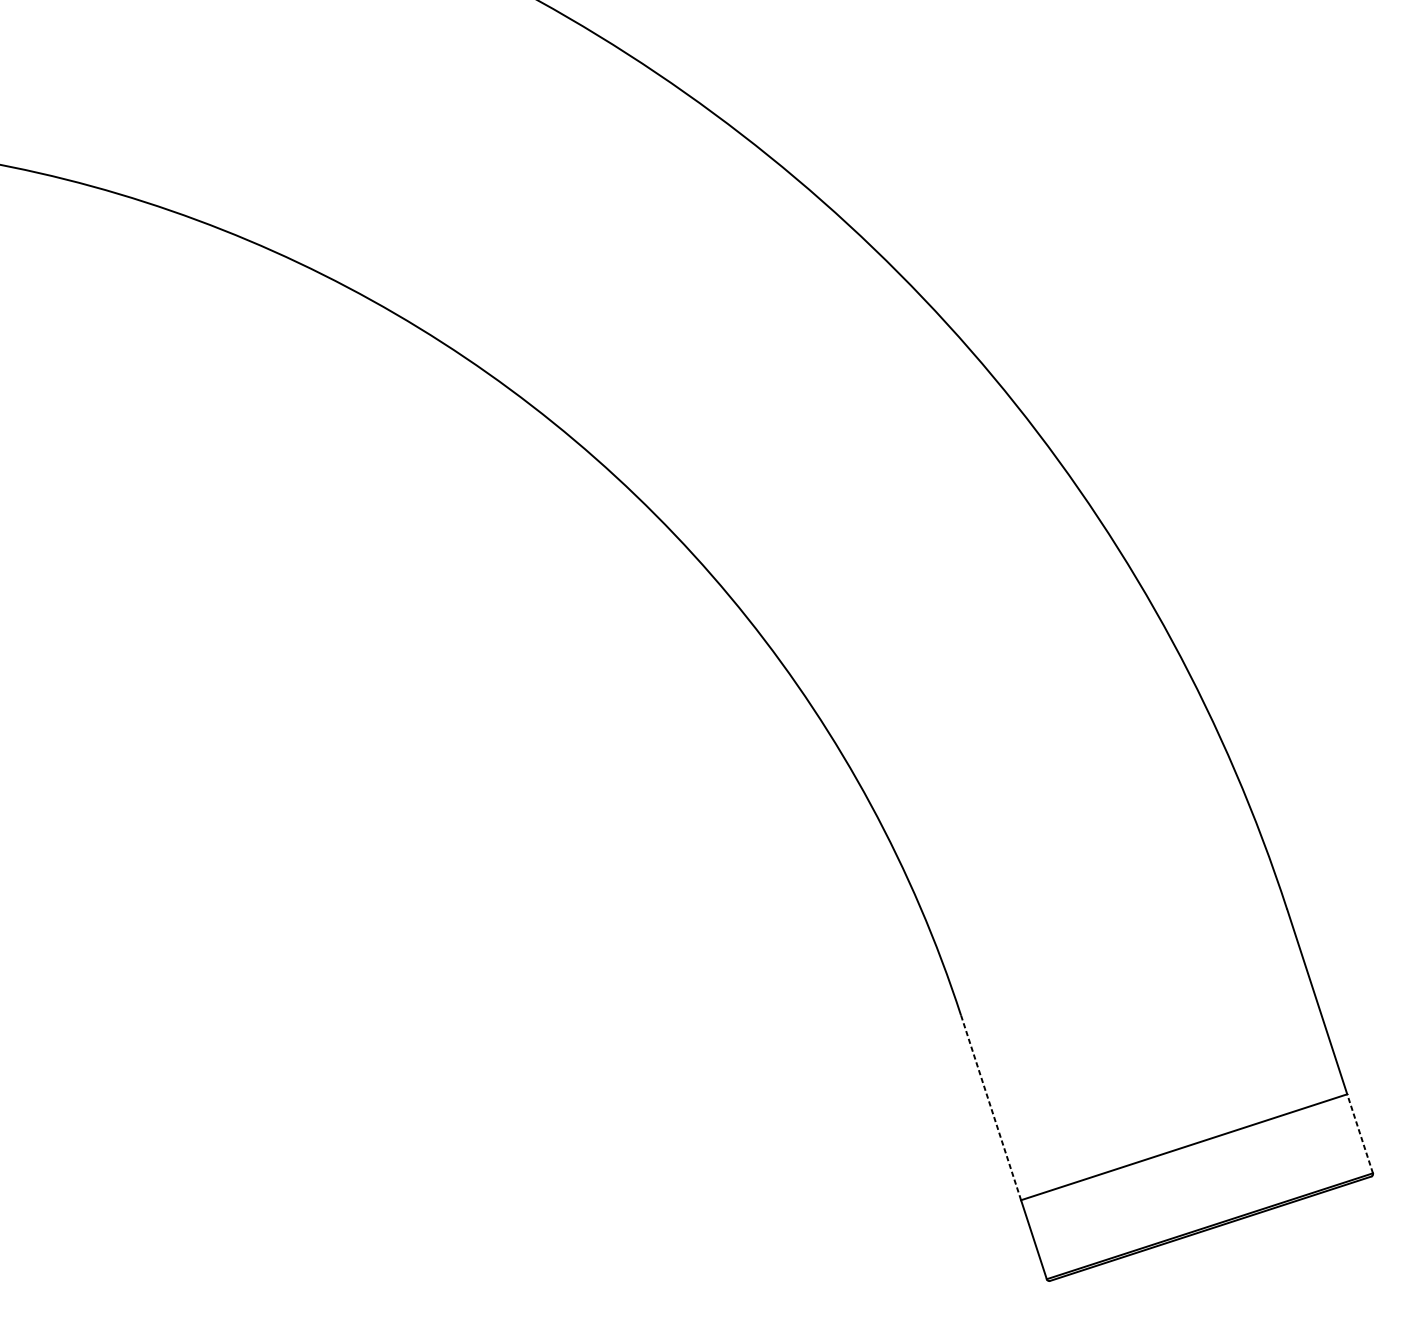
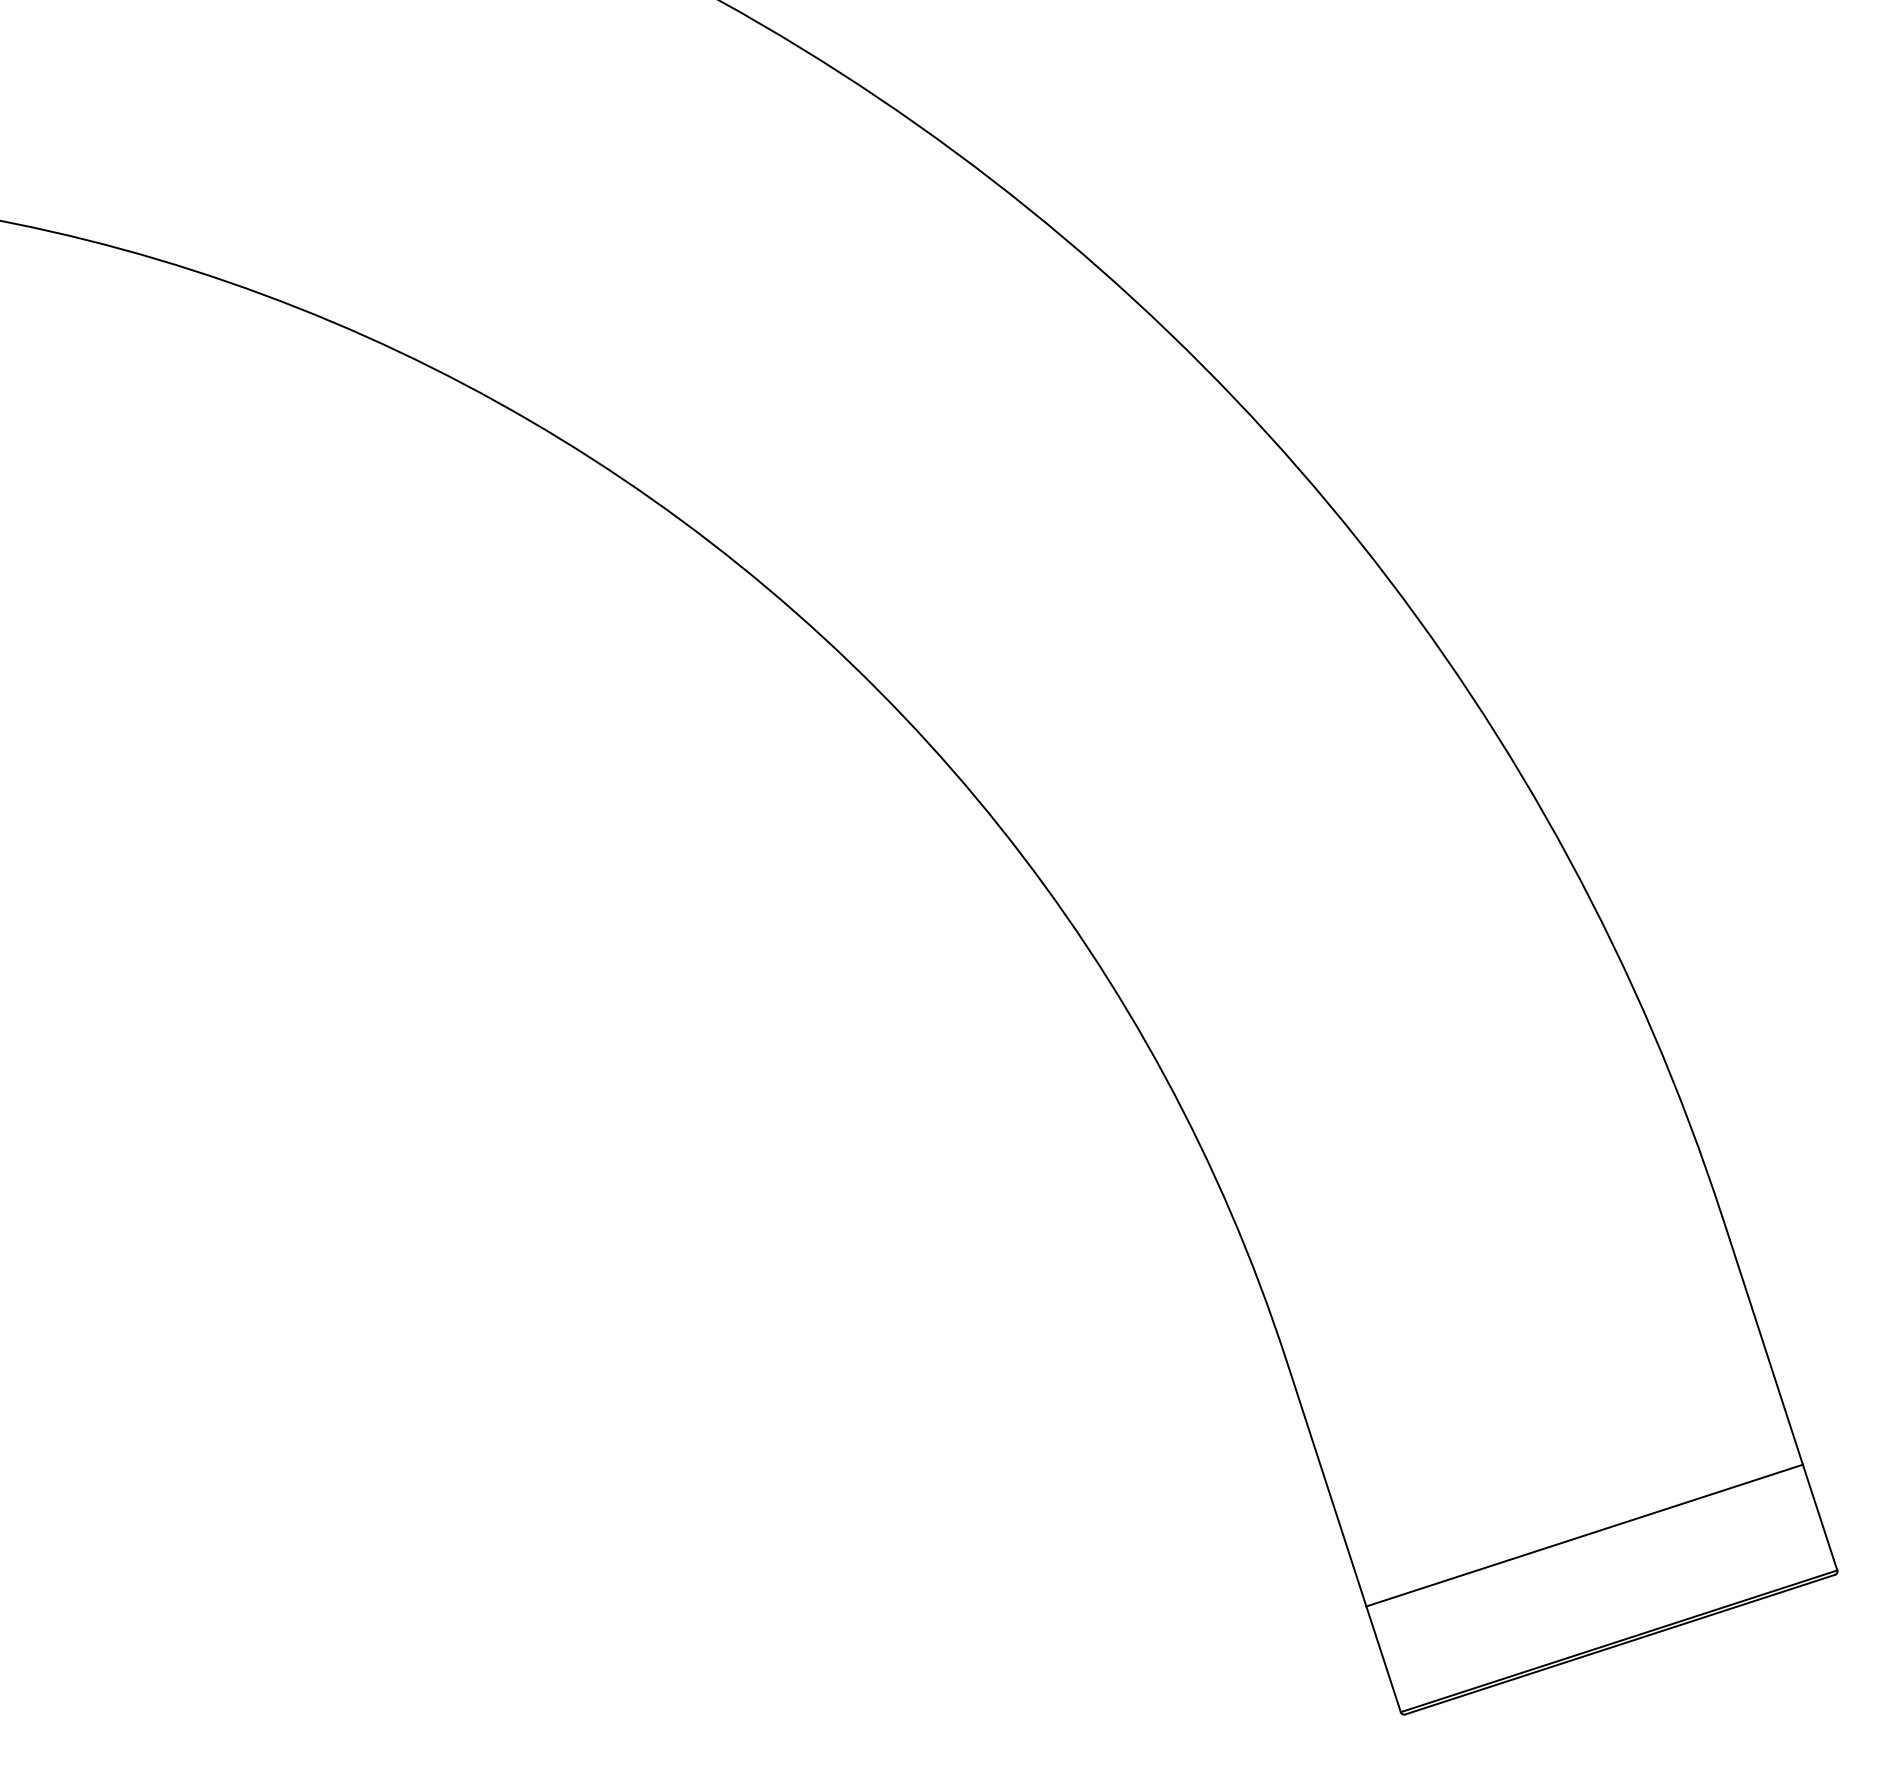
line: (991, 1108) -> (1326, 1483), dashed -> solid
line: (1360, 1133) -> (1820, 1517), dashed -> solid

